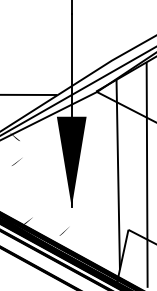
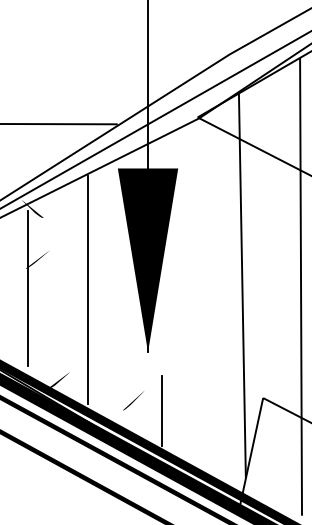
line: (12, 175) -> (27, 287), added
line: (42, 176) -> (88, 289), added
line: (78, 235) -> (161, 409), added

